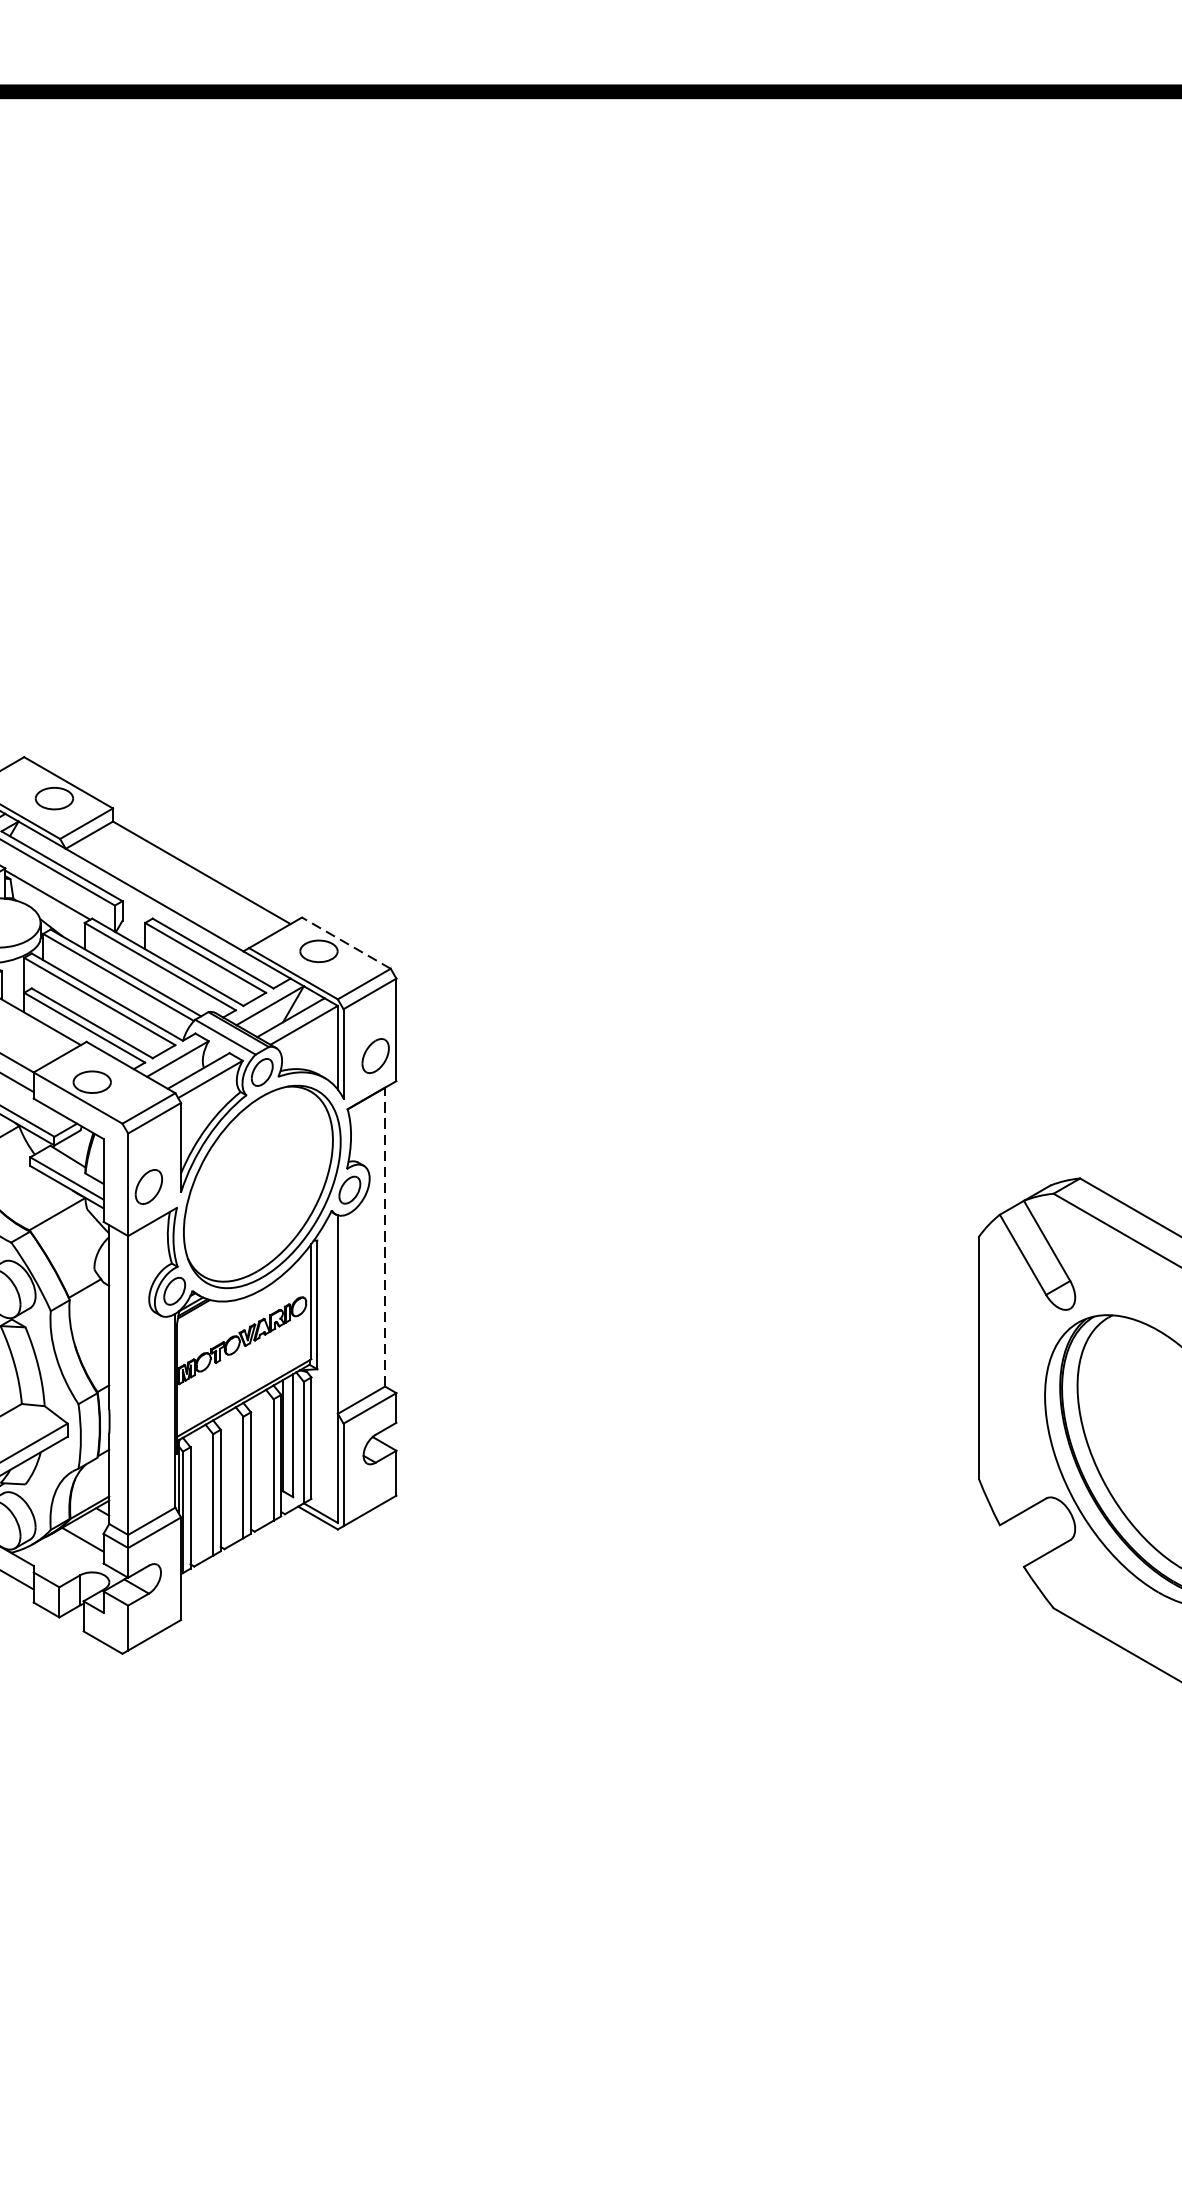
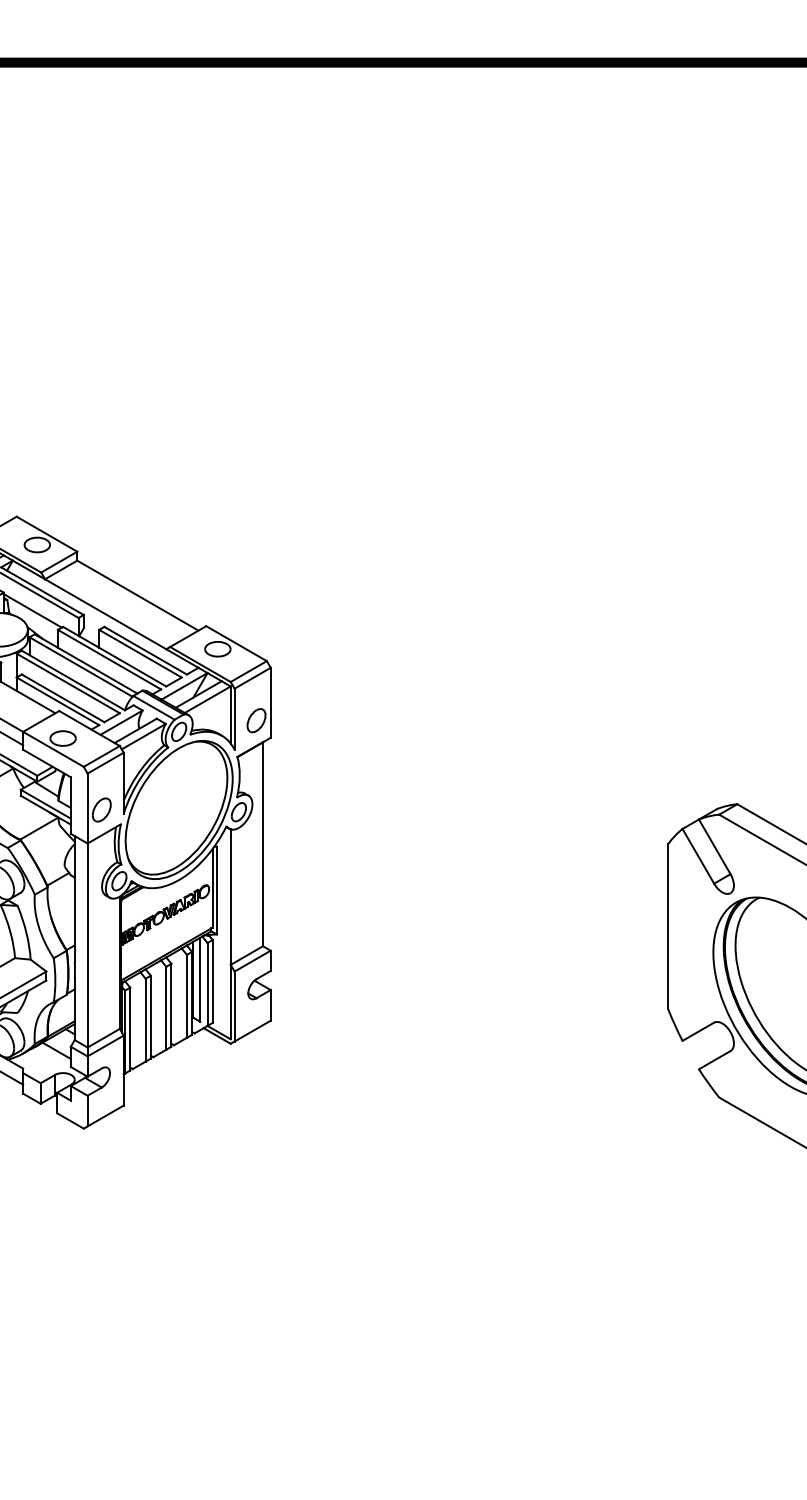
line: (346, 942) -> (236, 643), dashed -> solid
line: (384, 1237) -> (262, 844), dashed -> solid

